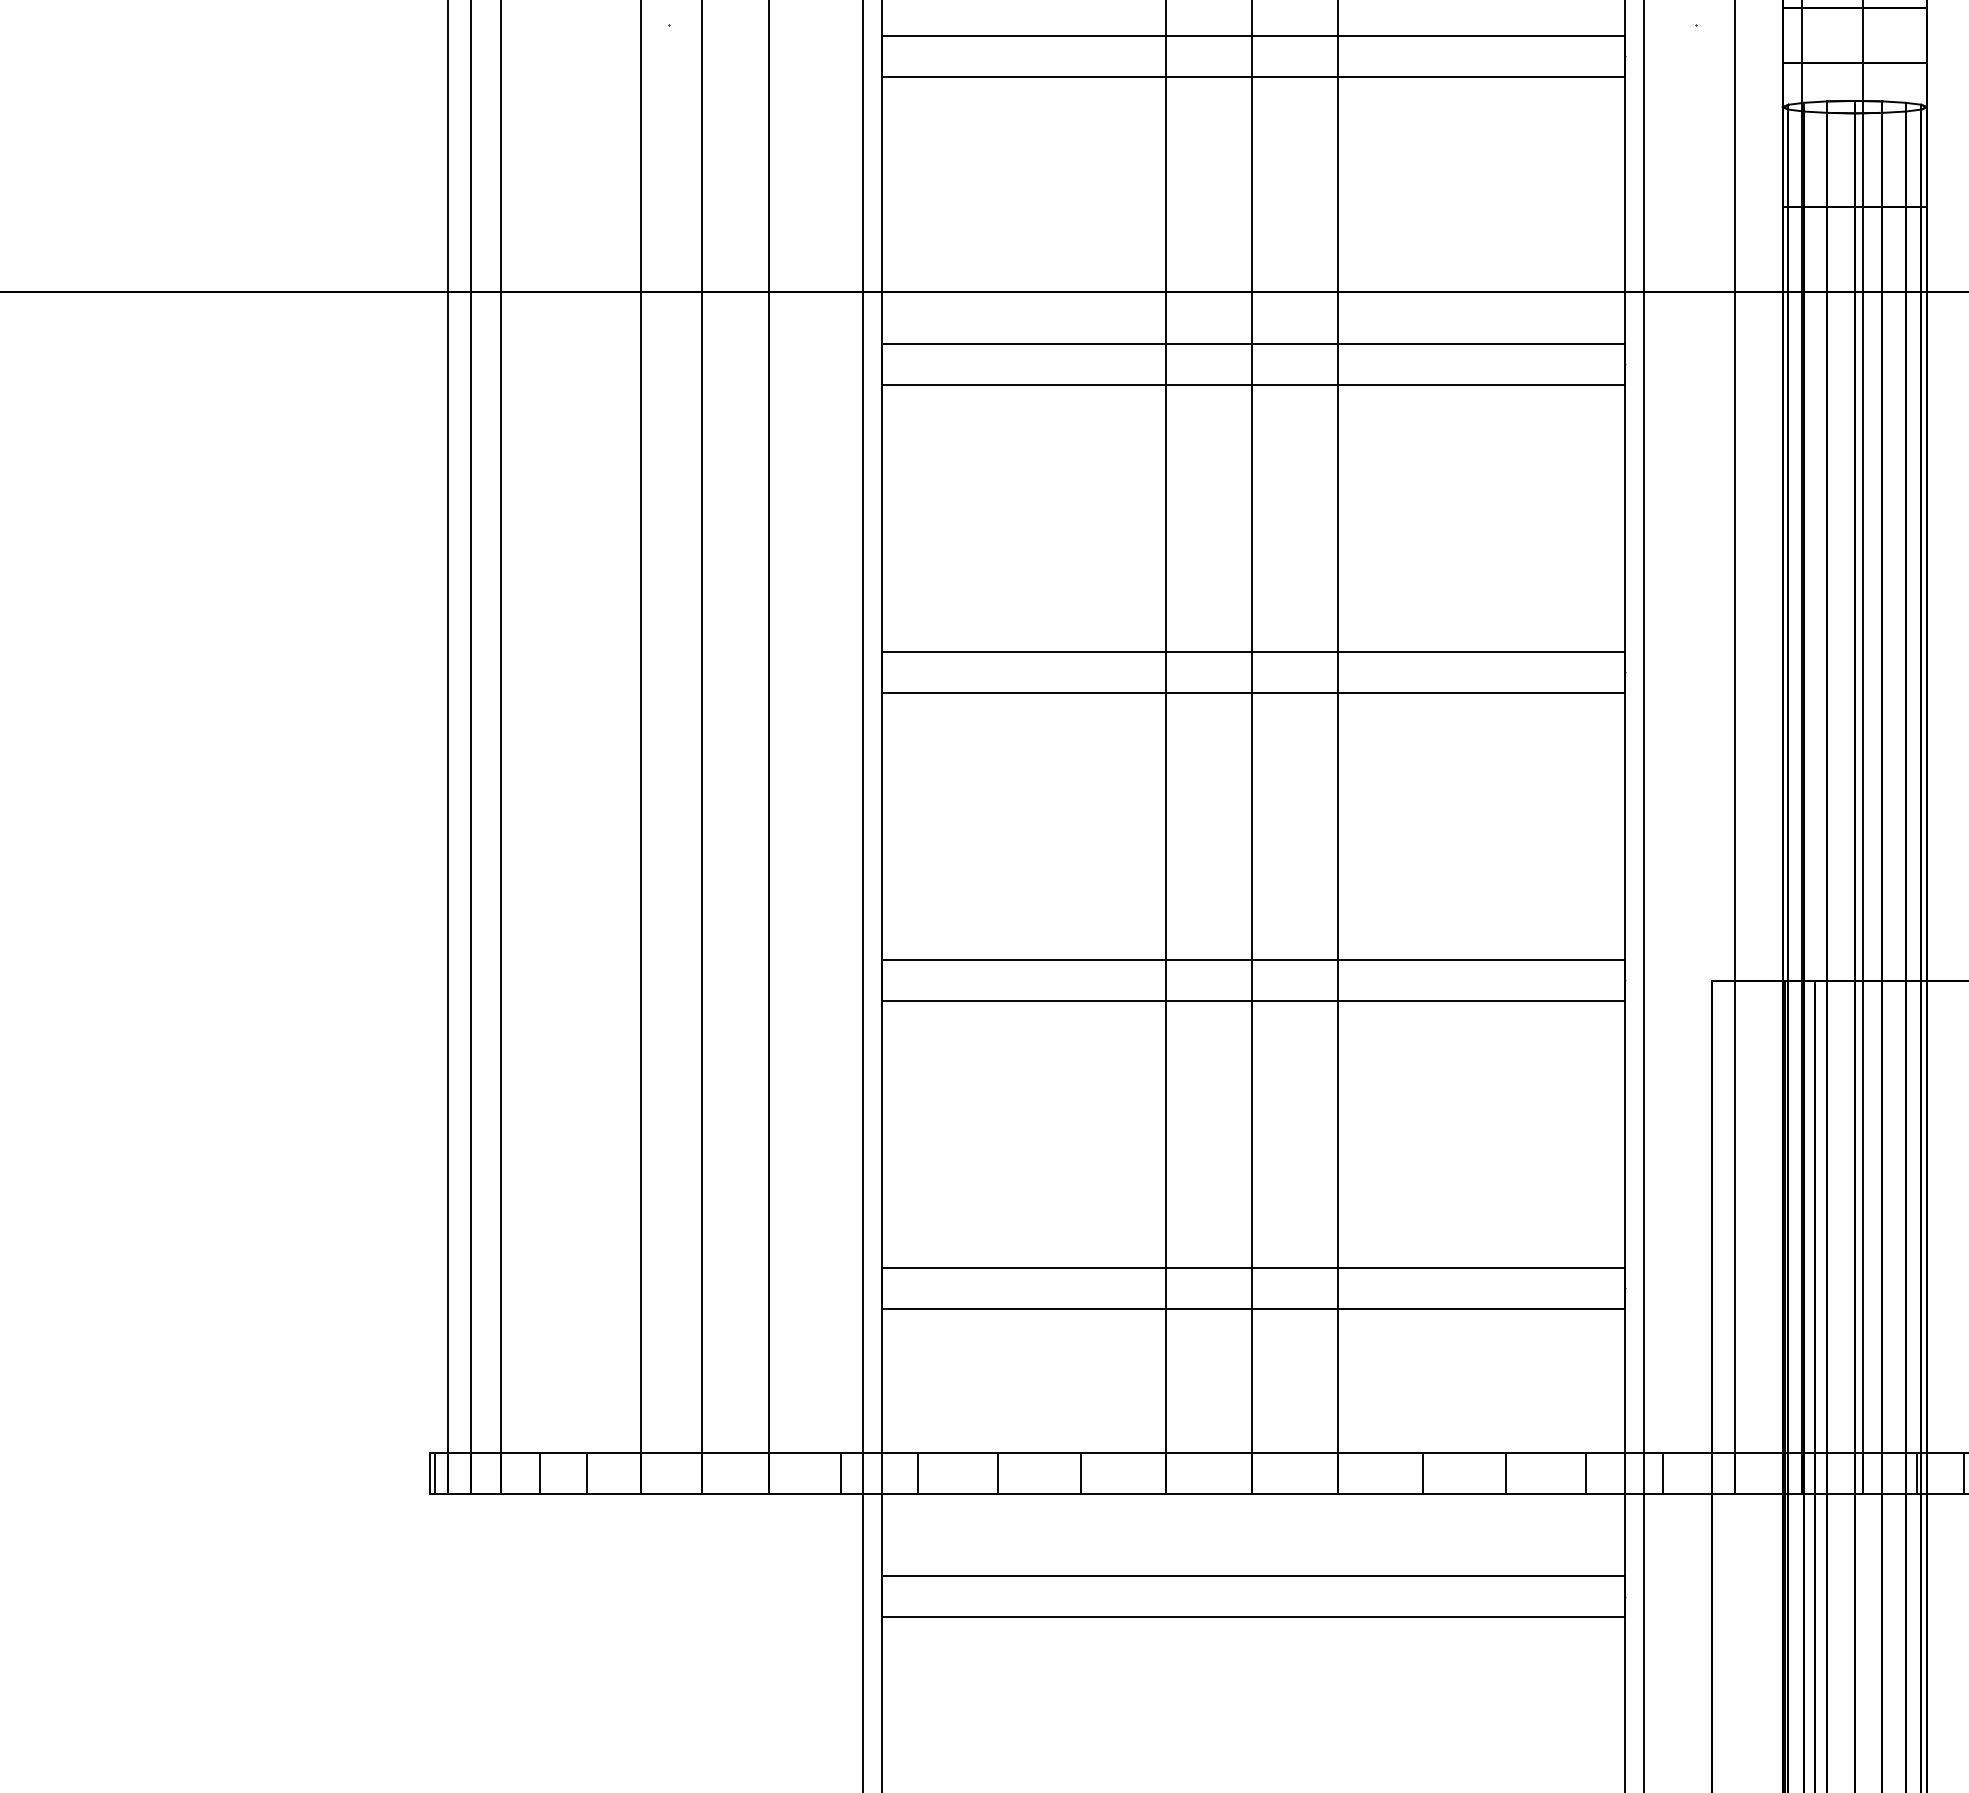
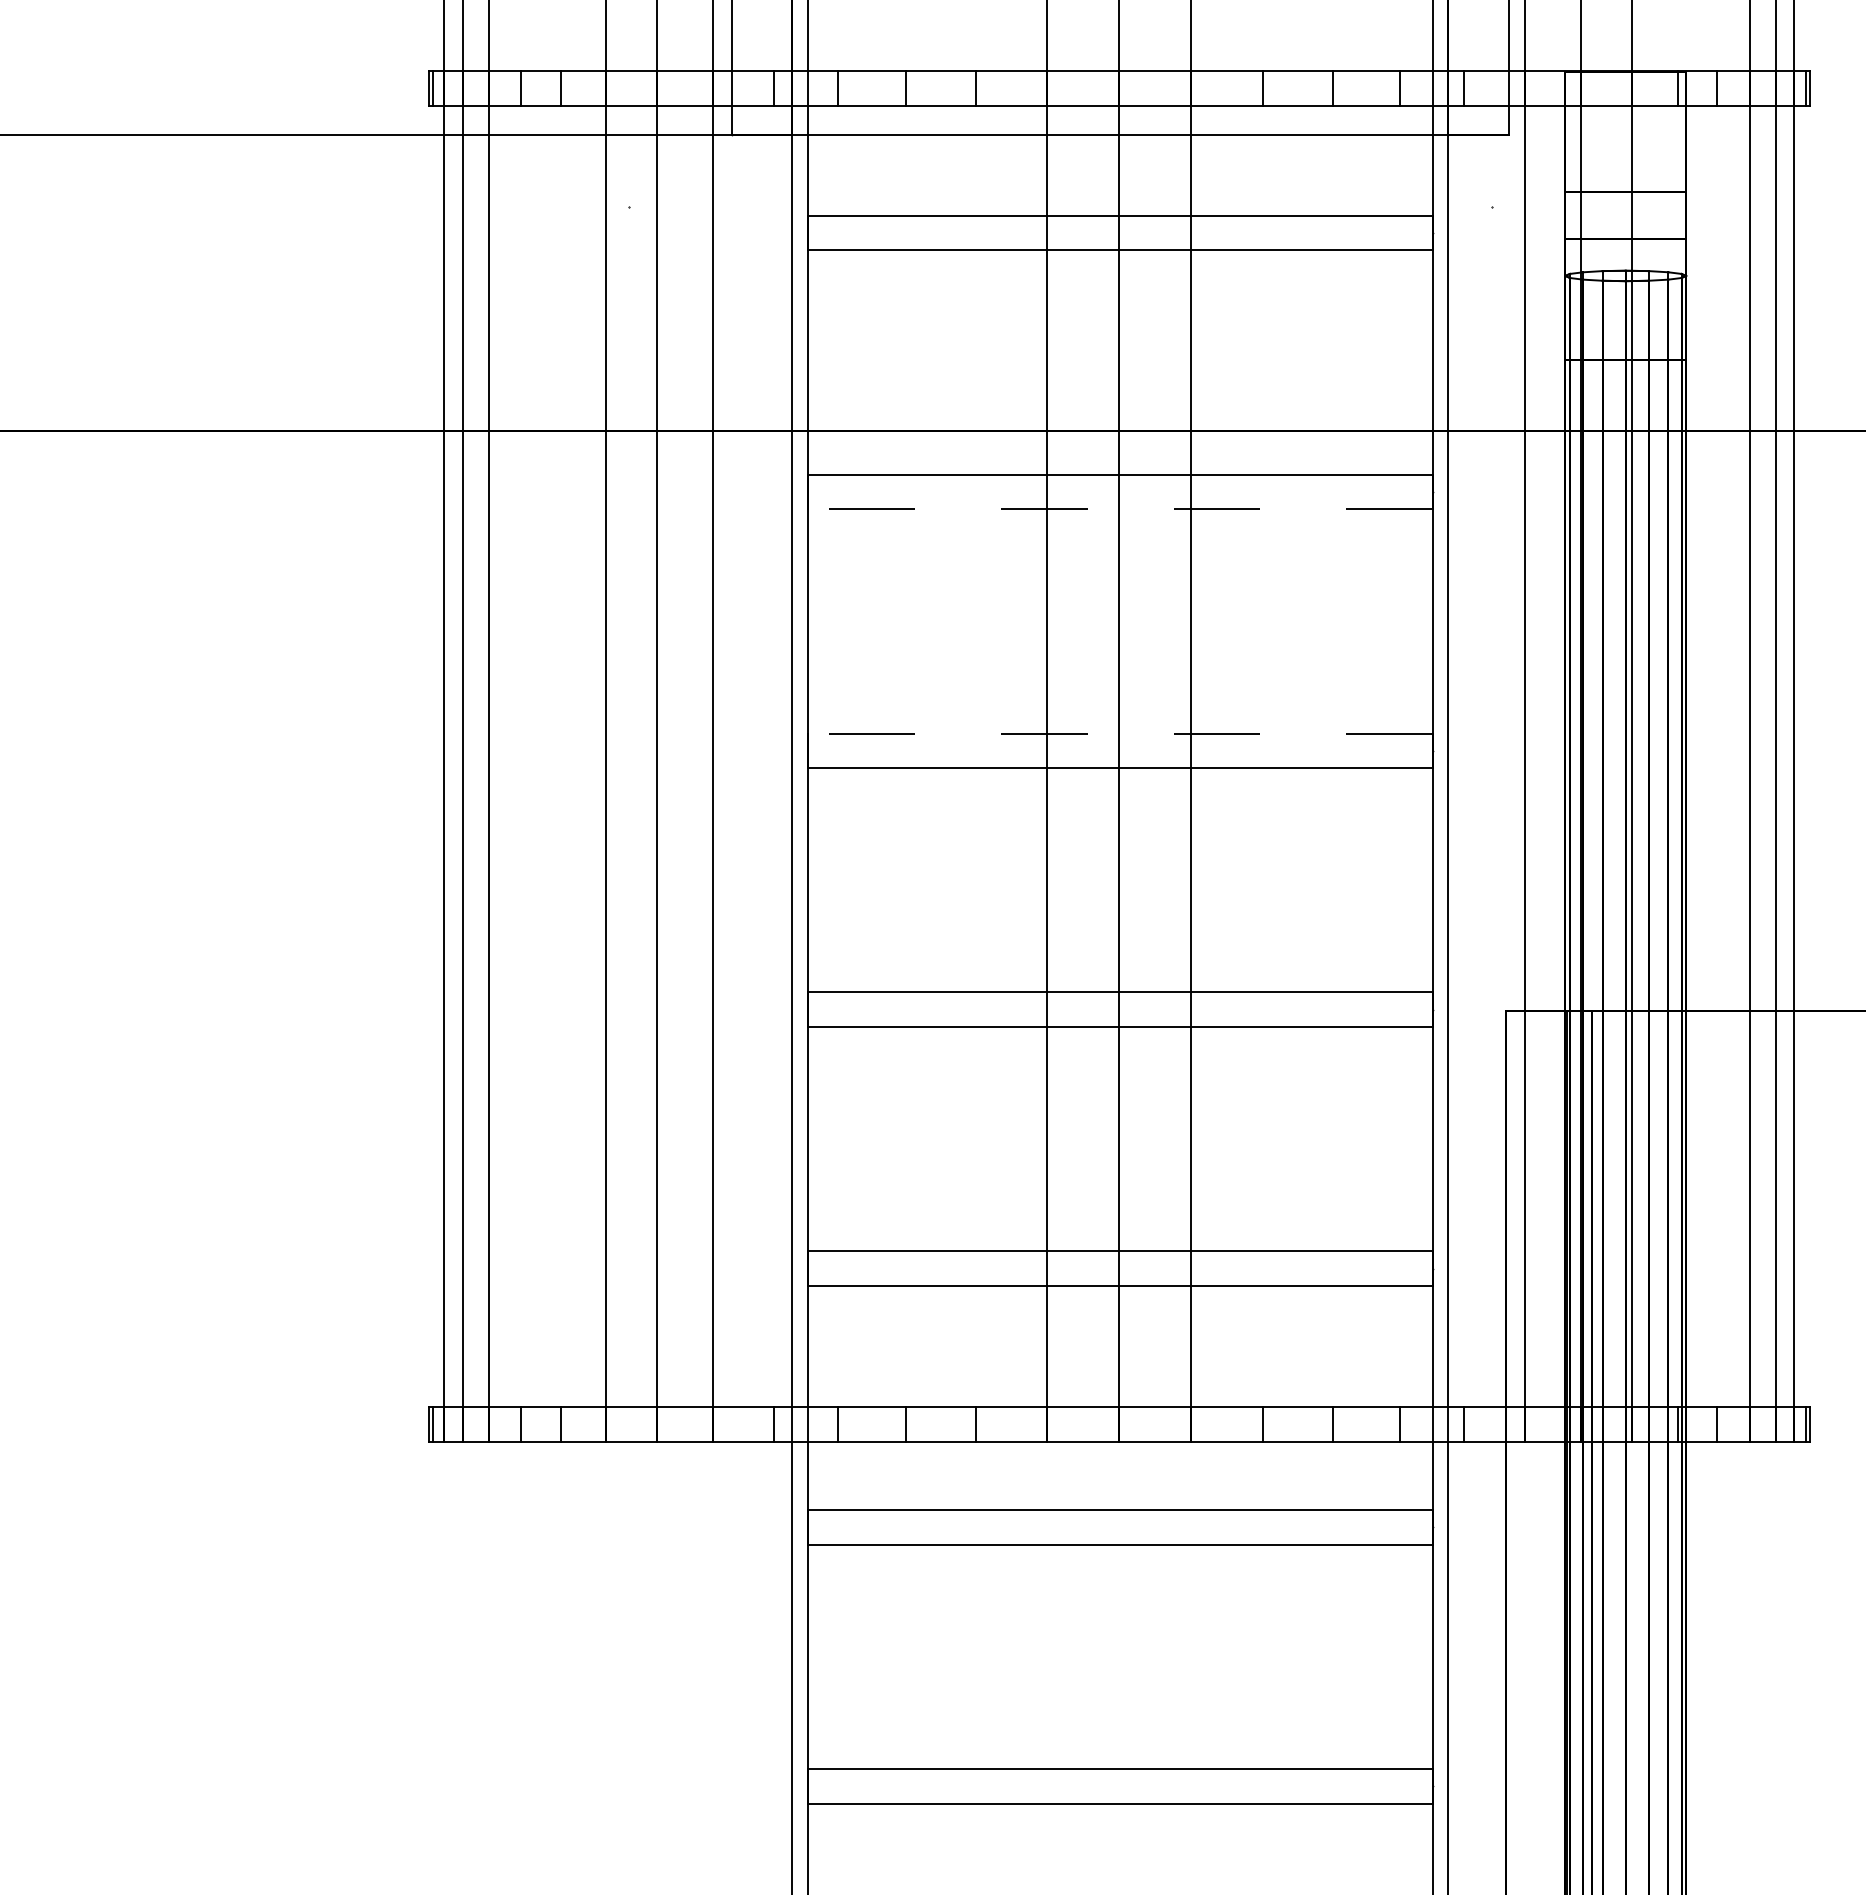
line: (1252, 385) -> (1119, 509), solid -> dashed
line: (1252, 651) -> (1119, 733), solid -> dashed

